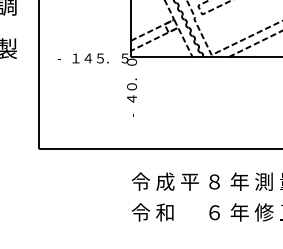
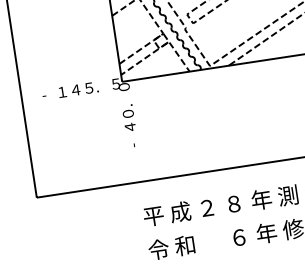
text: (140, 181) -> (153, 215), 令 -> 平
text: (189, 181) -> (206, 207), 平 -> ２

